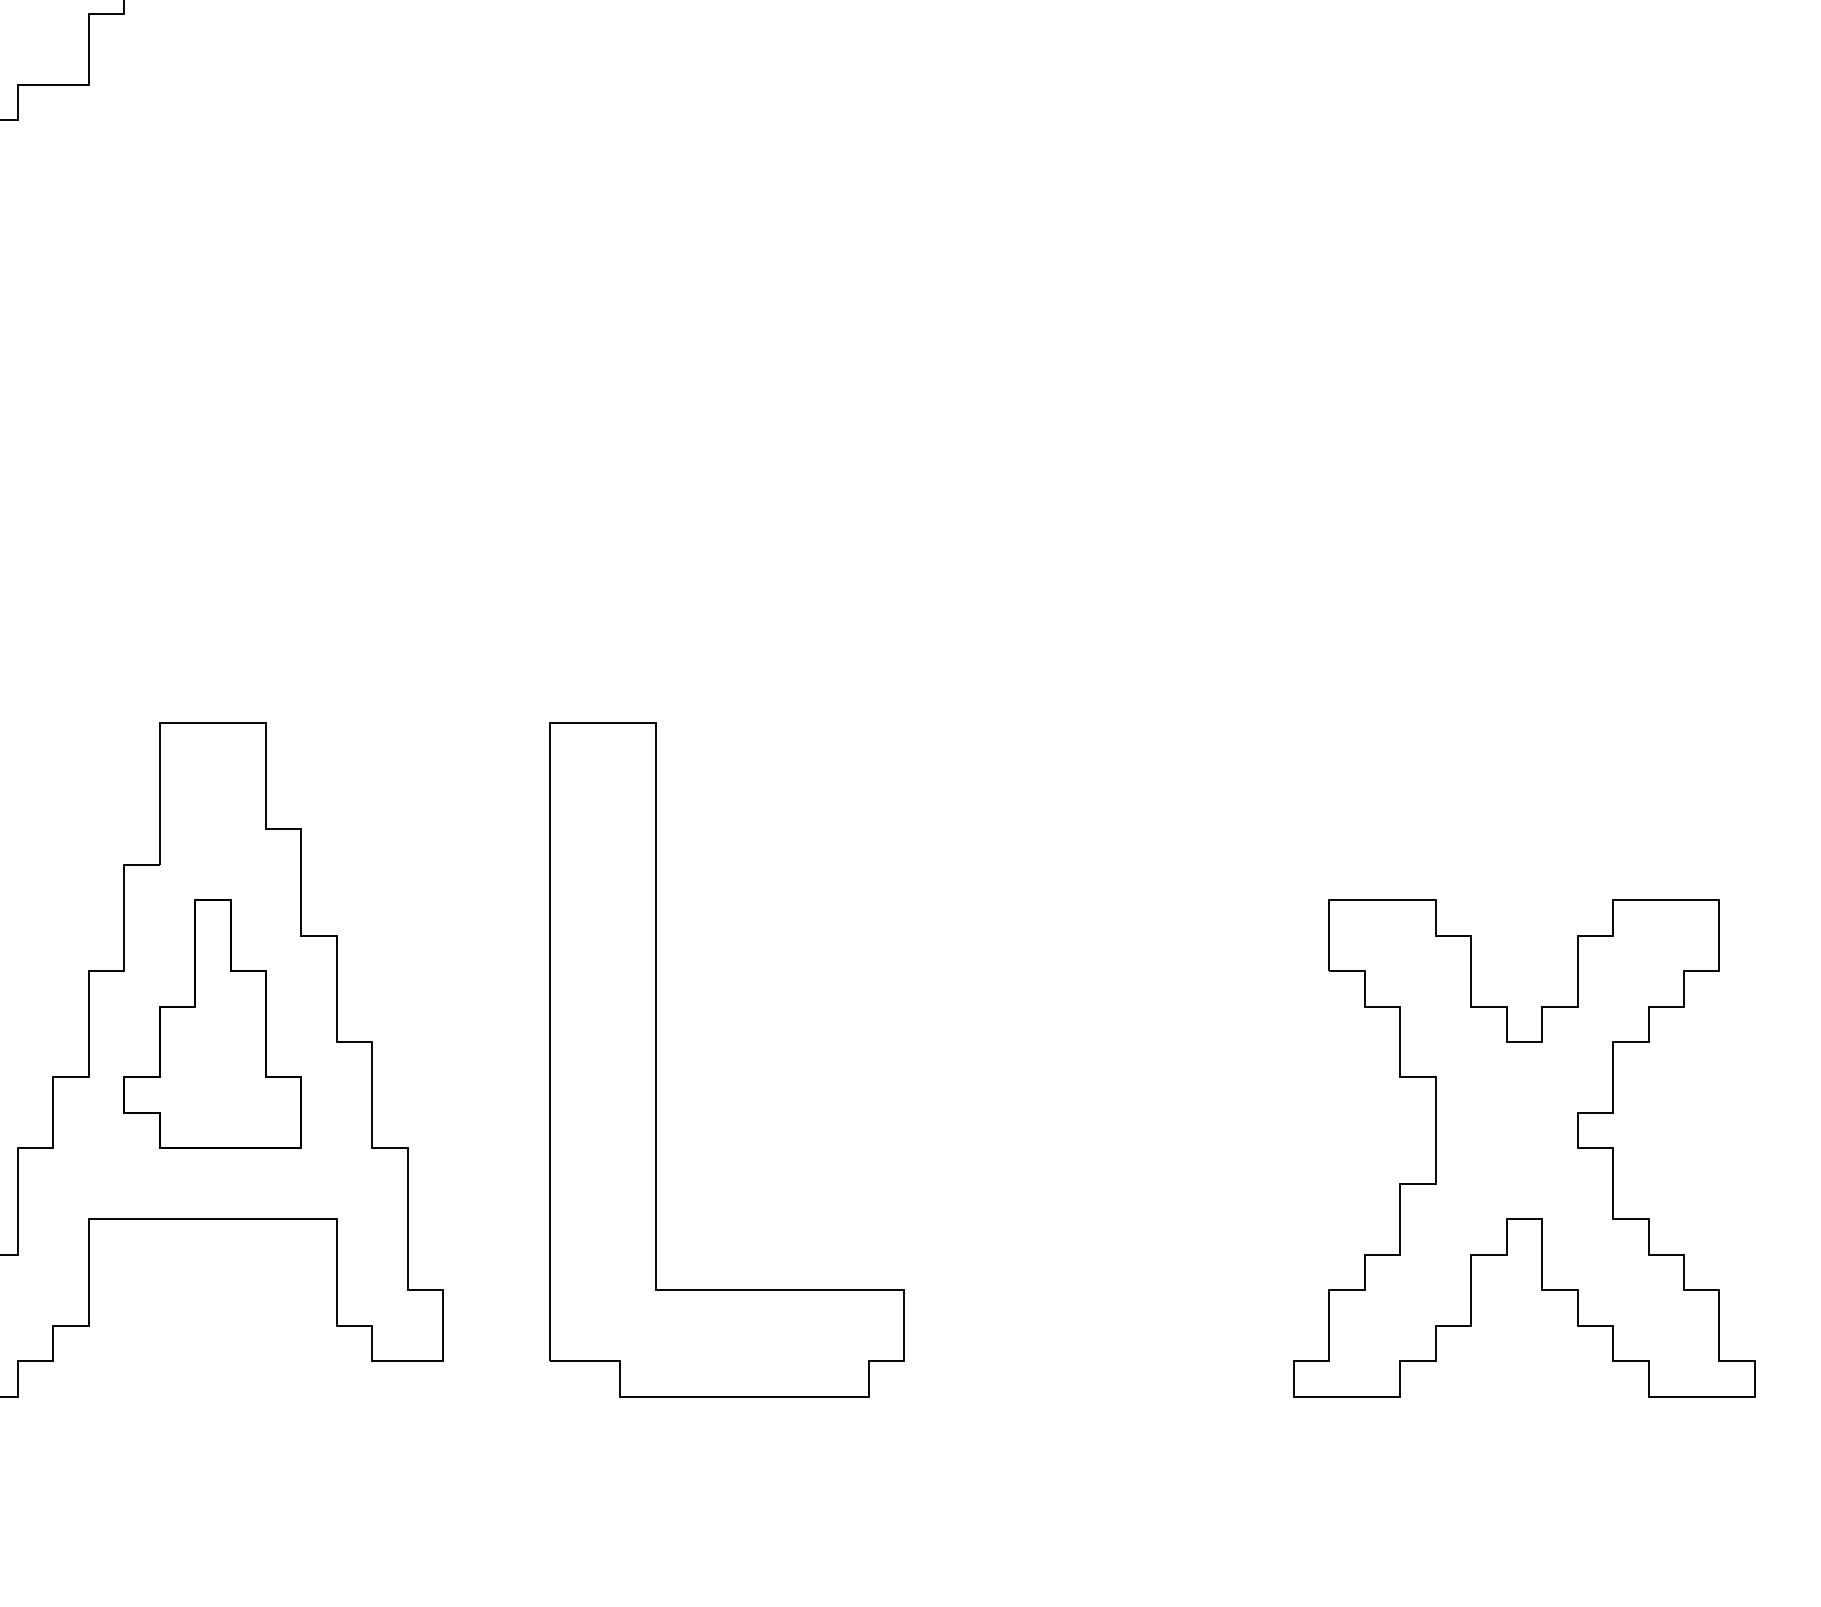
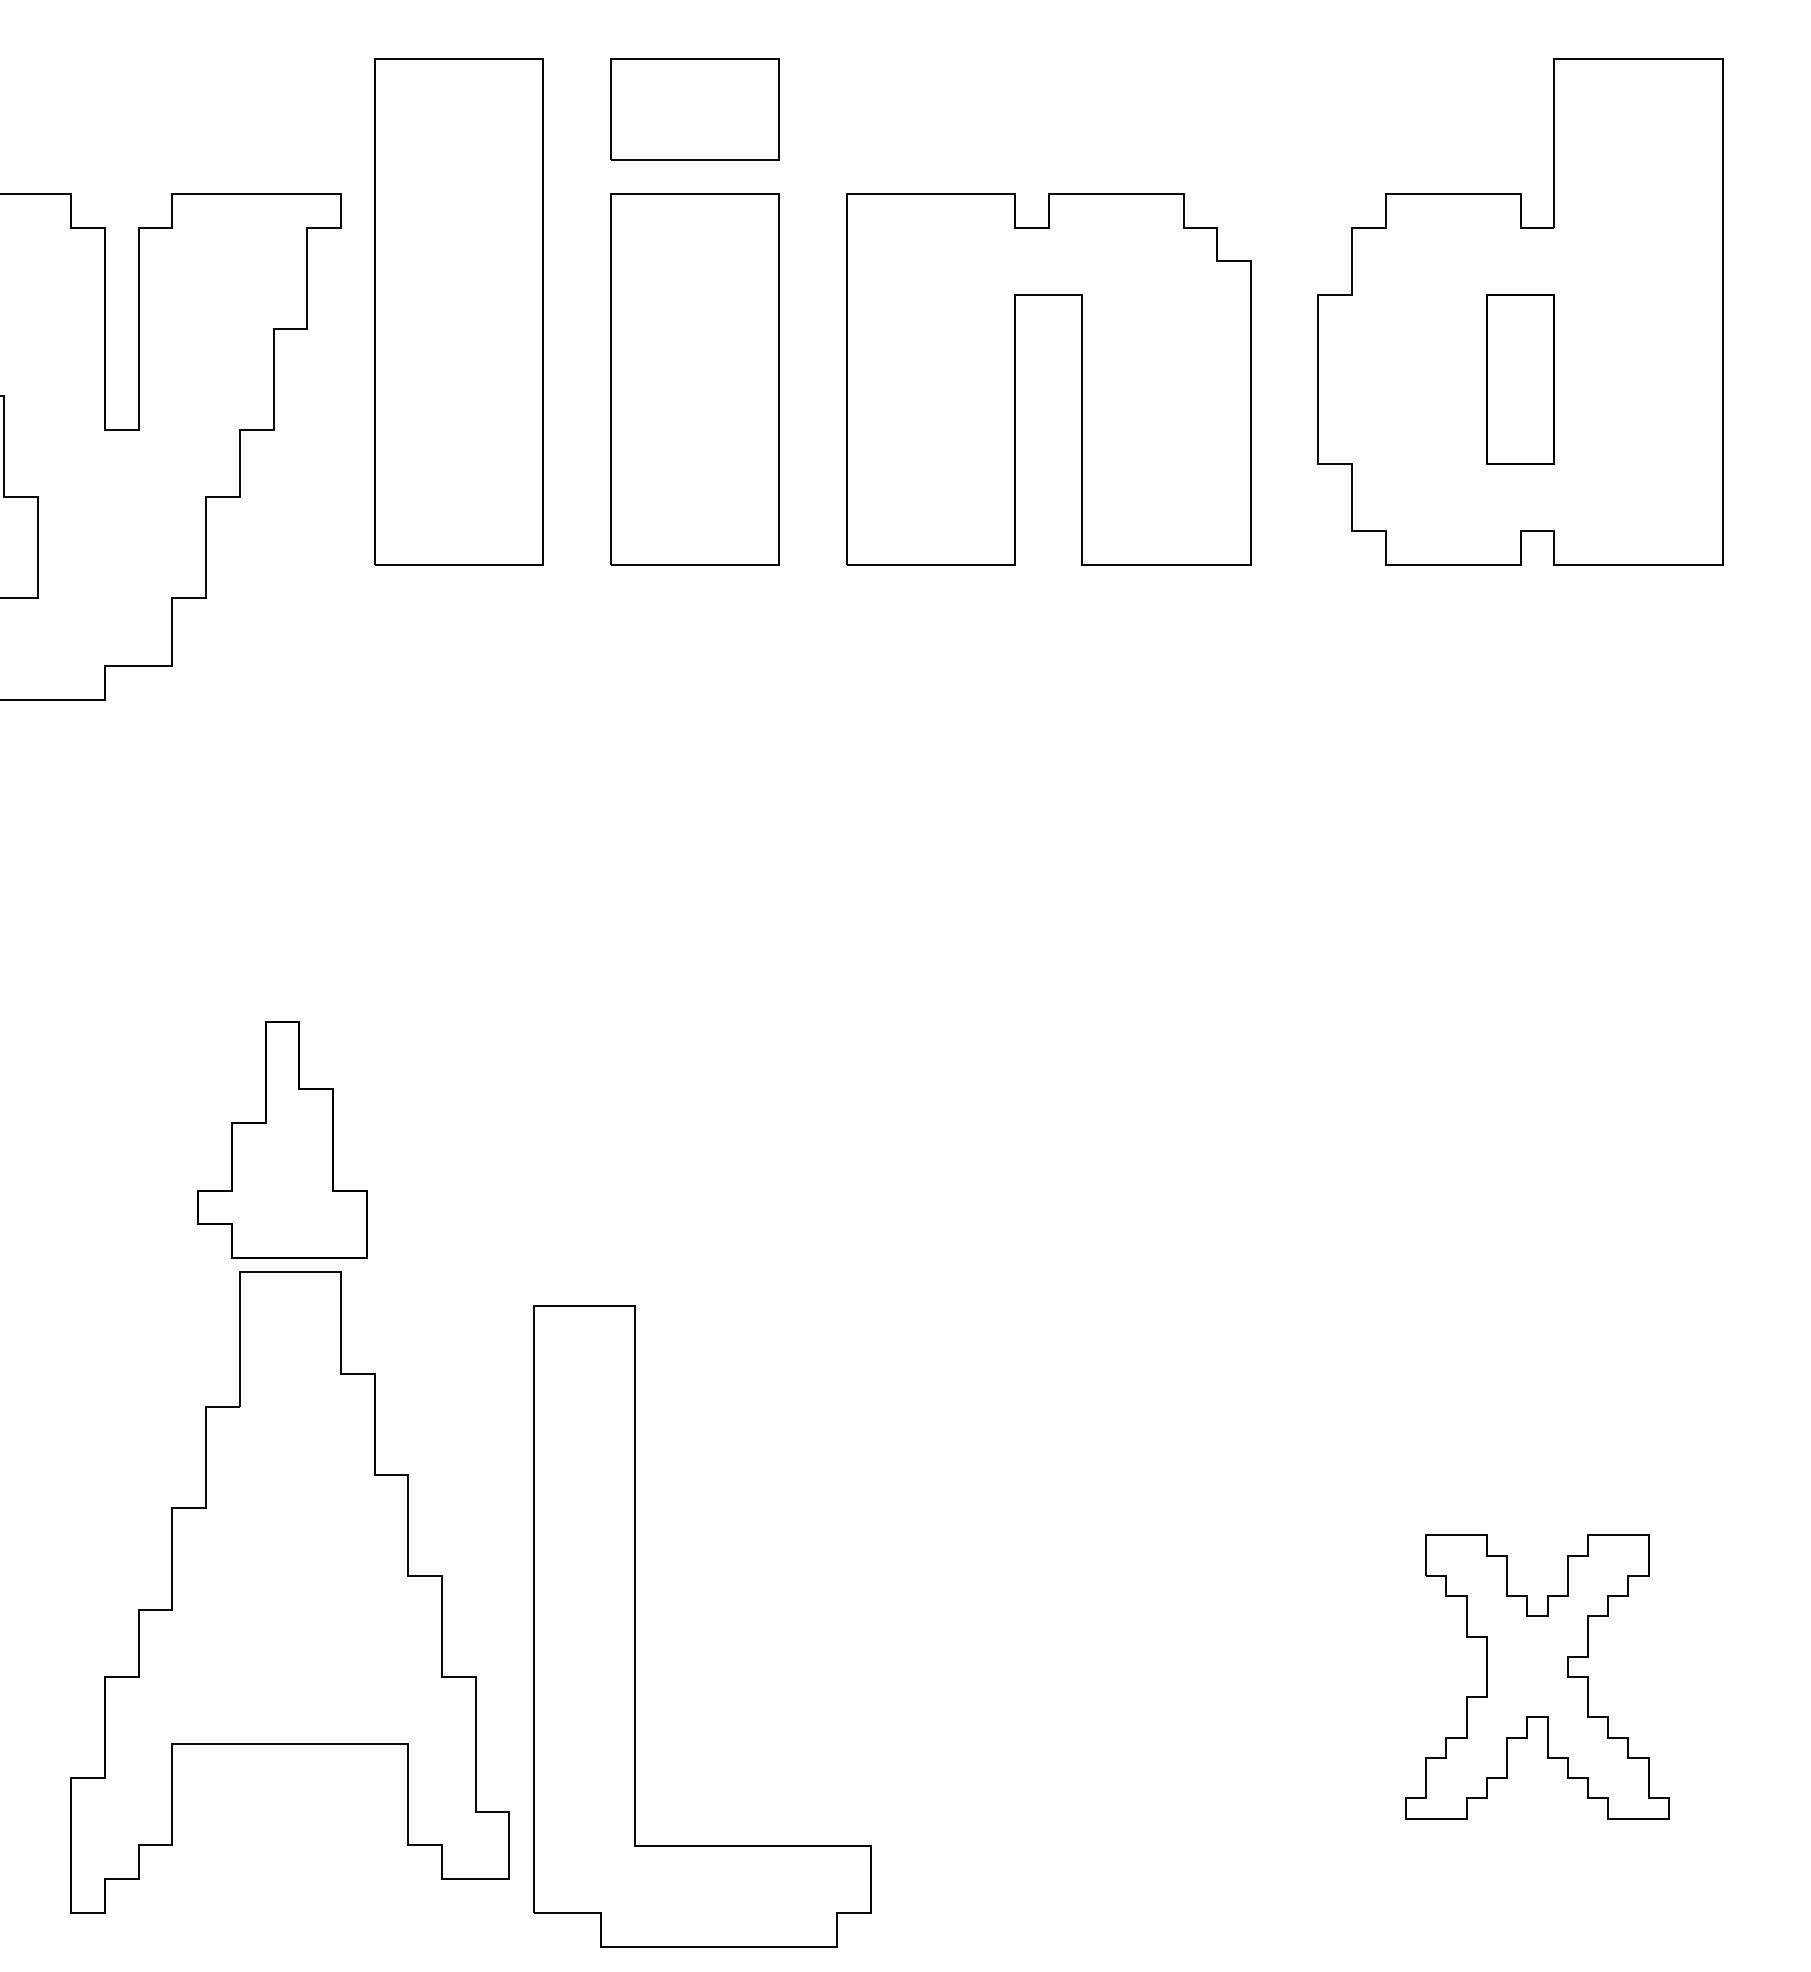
part: (212, 1023) -> (282, 1139), moved
part: (656, 1059) -> (635, 1626), moved
part: (1524, 1147) -> (1537, 1676), size x0.6

